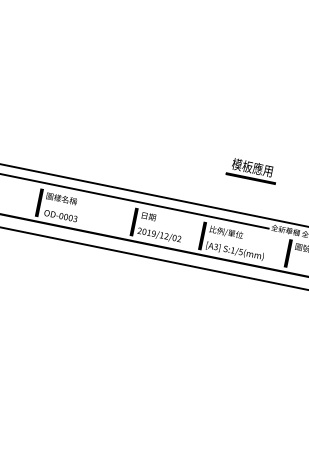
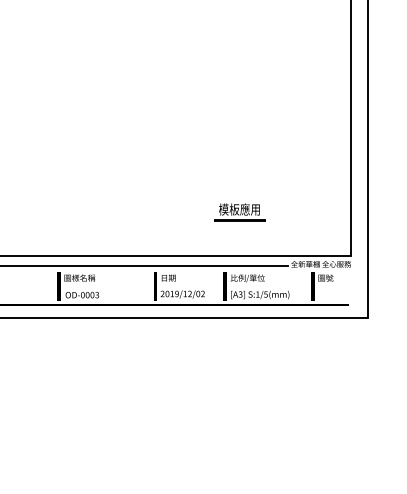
part: (251, 170) -> (239, 212), moved

